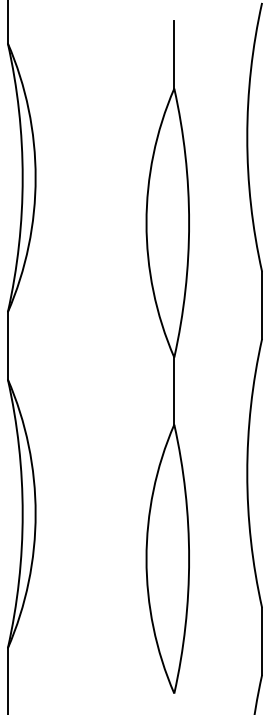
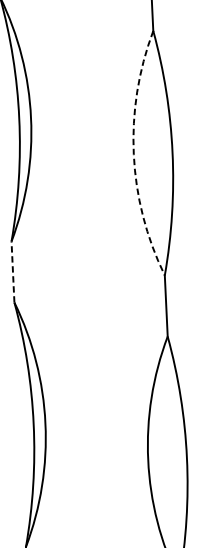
arc: (146, 223) -> (133, 154), solid -> dashed
line: (7, 345) -> (12, 271), solid -> dashed

